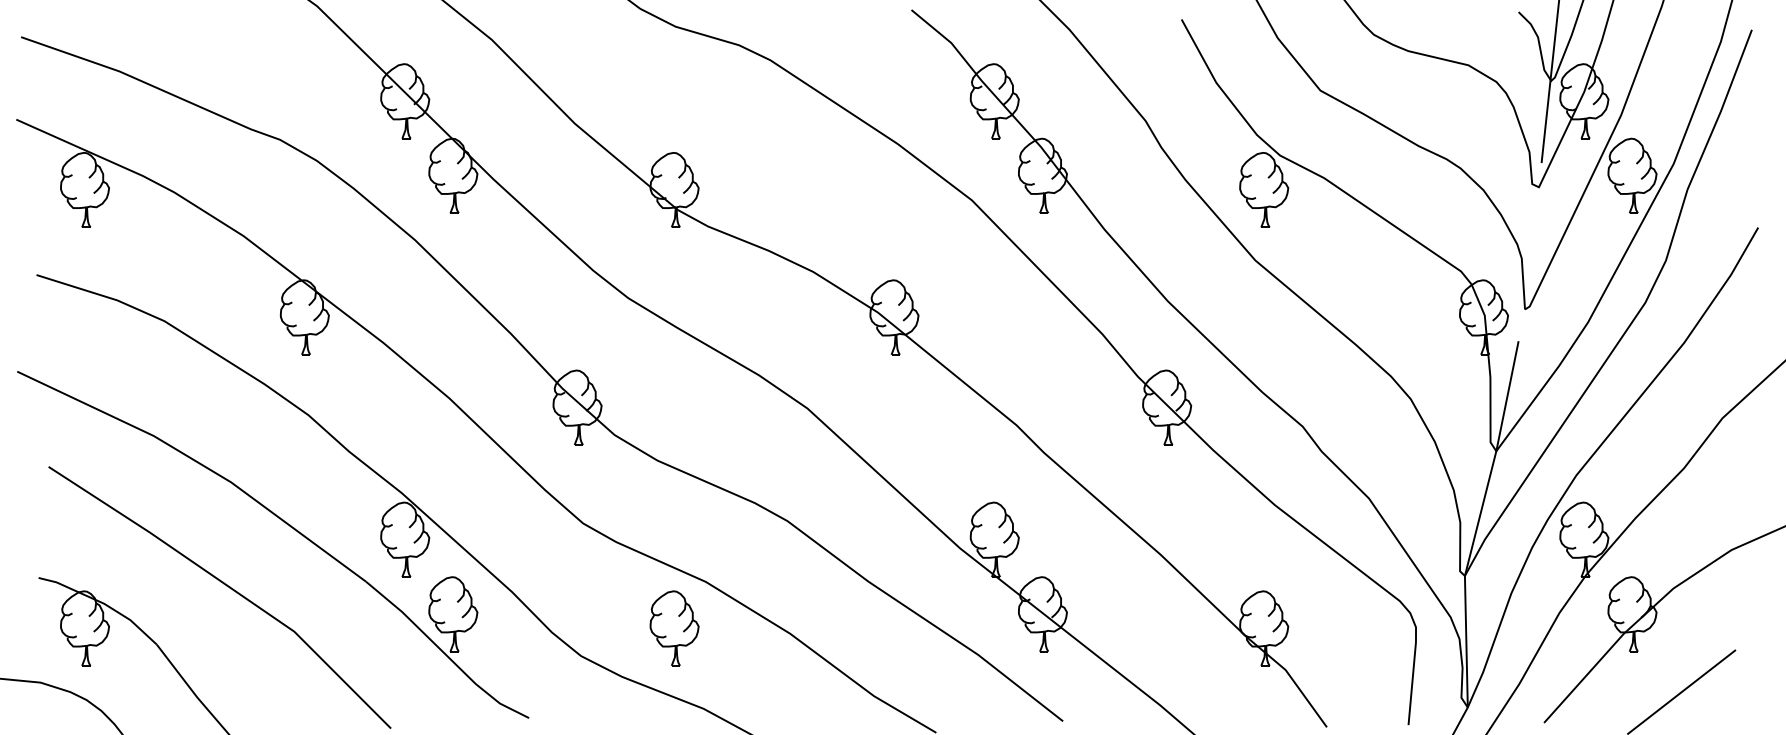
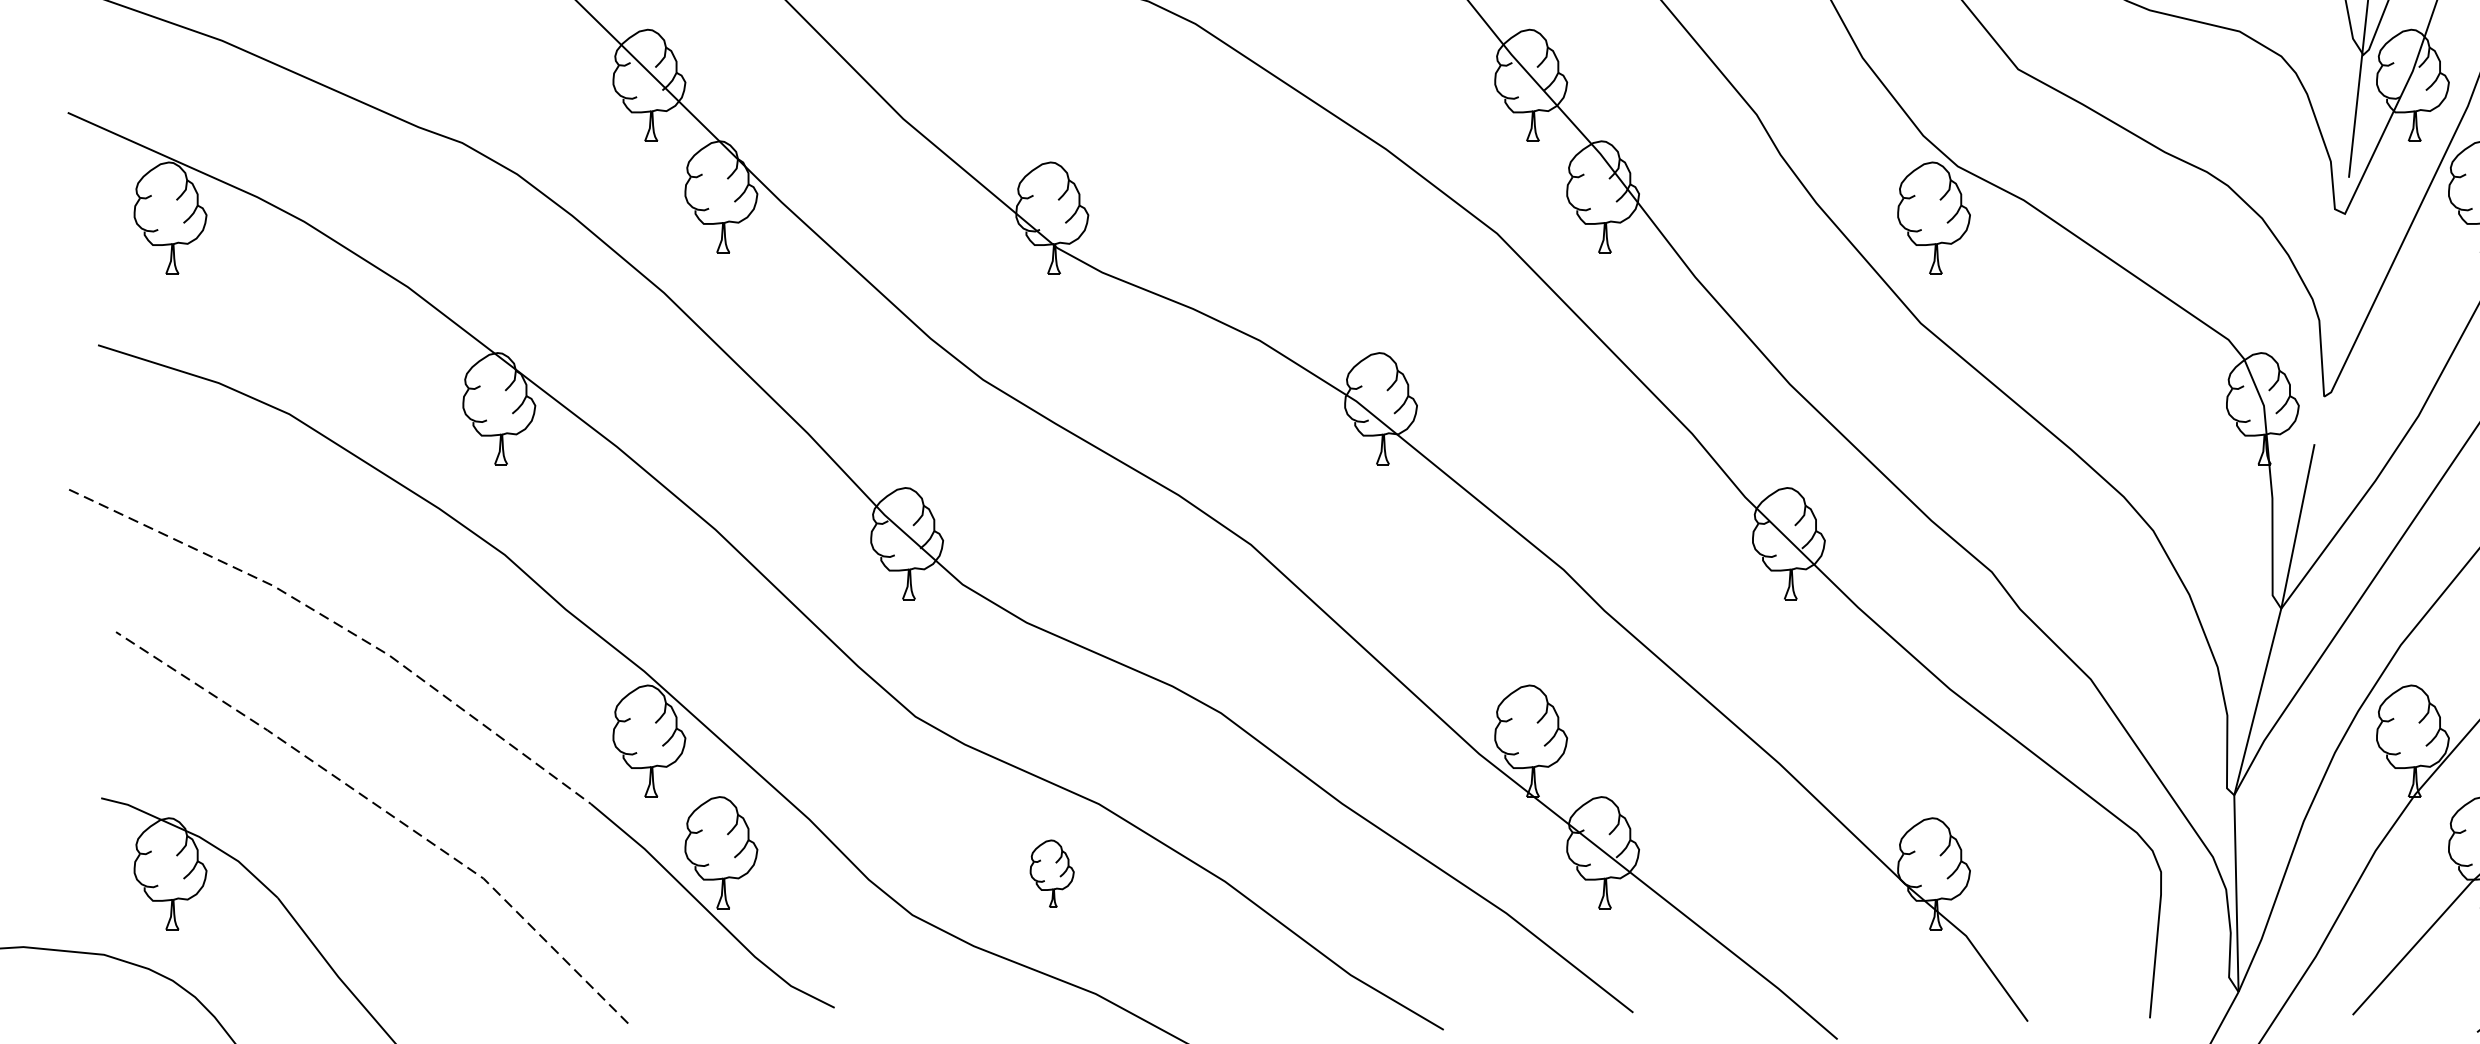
line: (199, 463) -> (341, 627), solid -> dashed
line: (228, 586) -> (385, 811), solid -> dashed
part: (674, 628) -> (1052, 873), size x0.6

